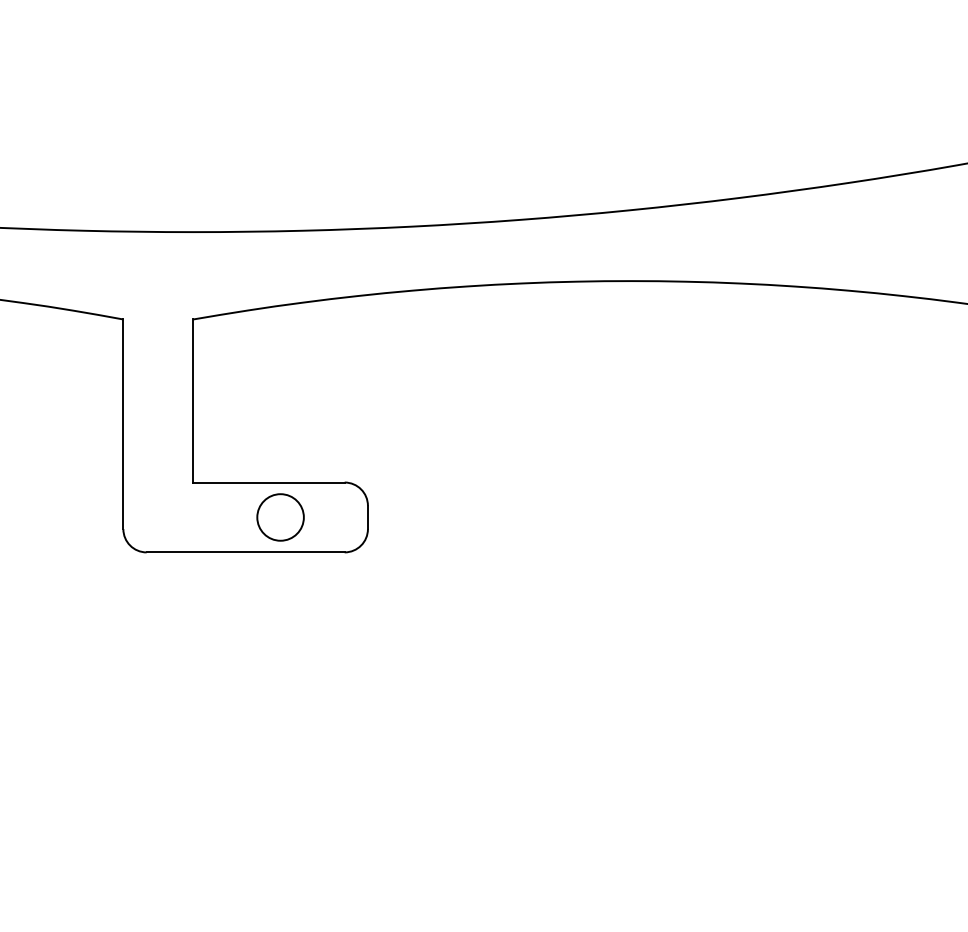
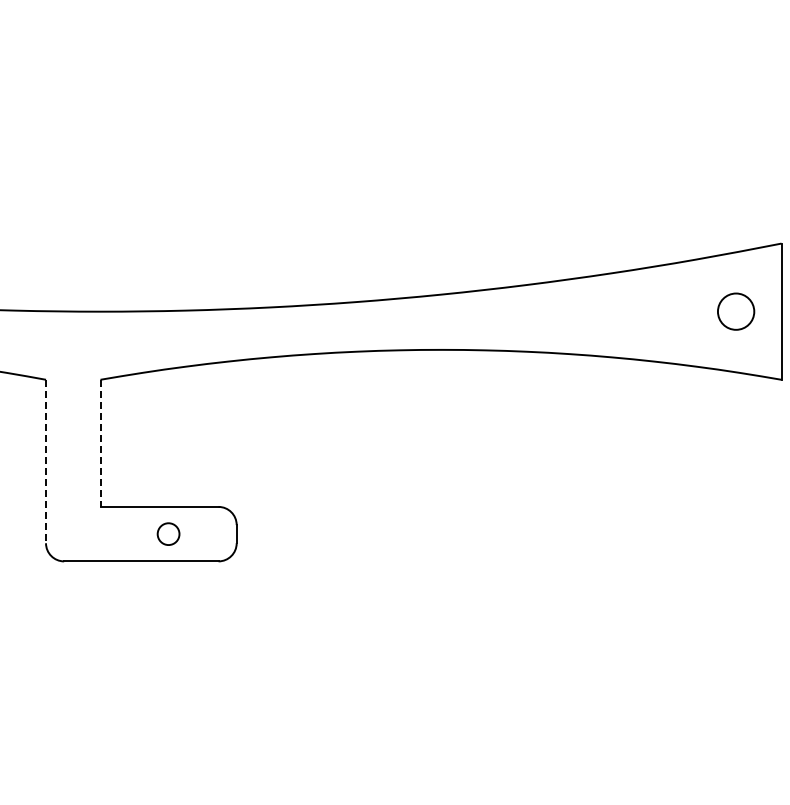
line: (193, 401) -> (100, 443), solid -> dashed
line: (123, 424) -> (46, 461), solid -> dashed
circle: (280, 517) -> (168, 534), size x0.6

